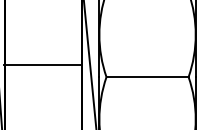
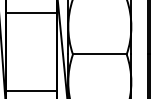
line: (43, 64) -> (31, 12), moved

